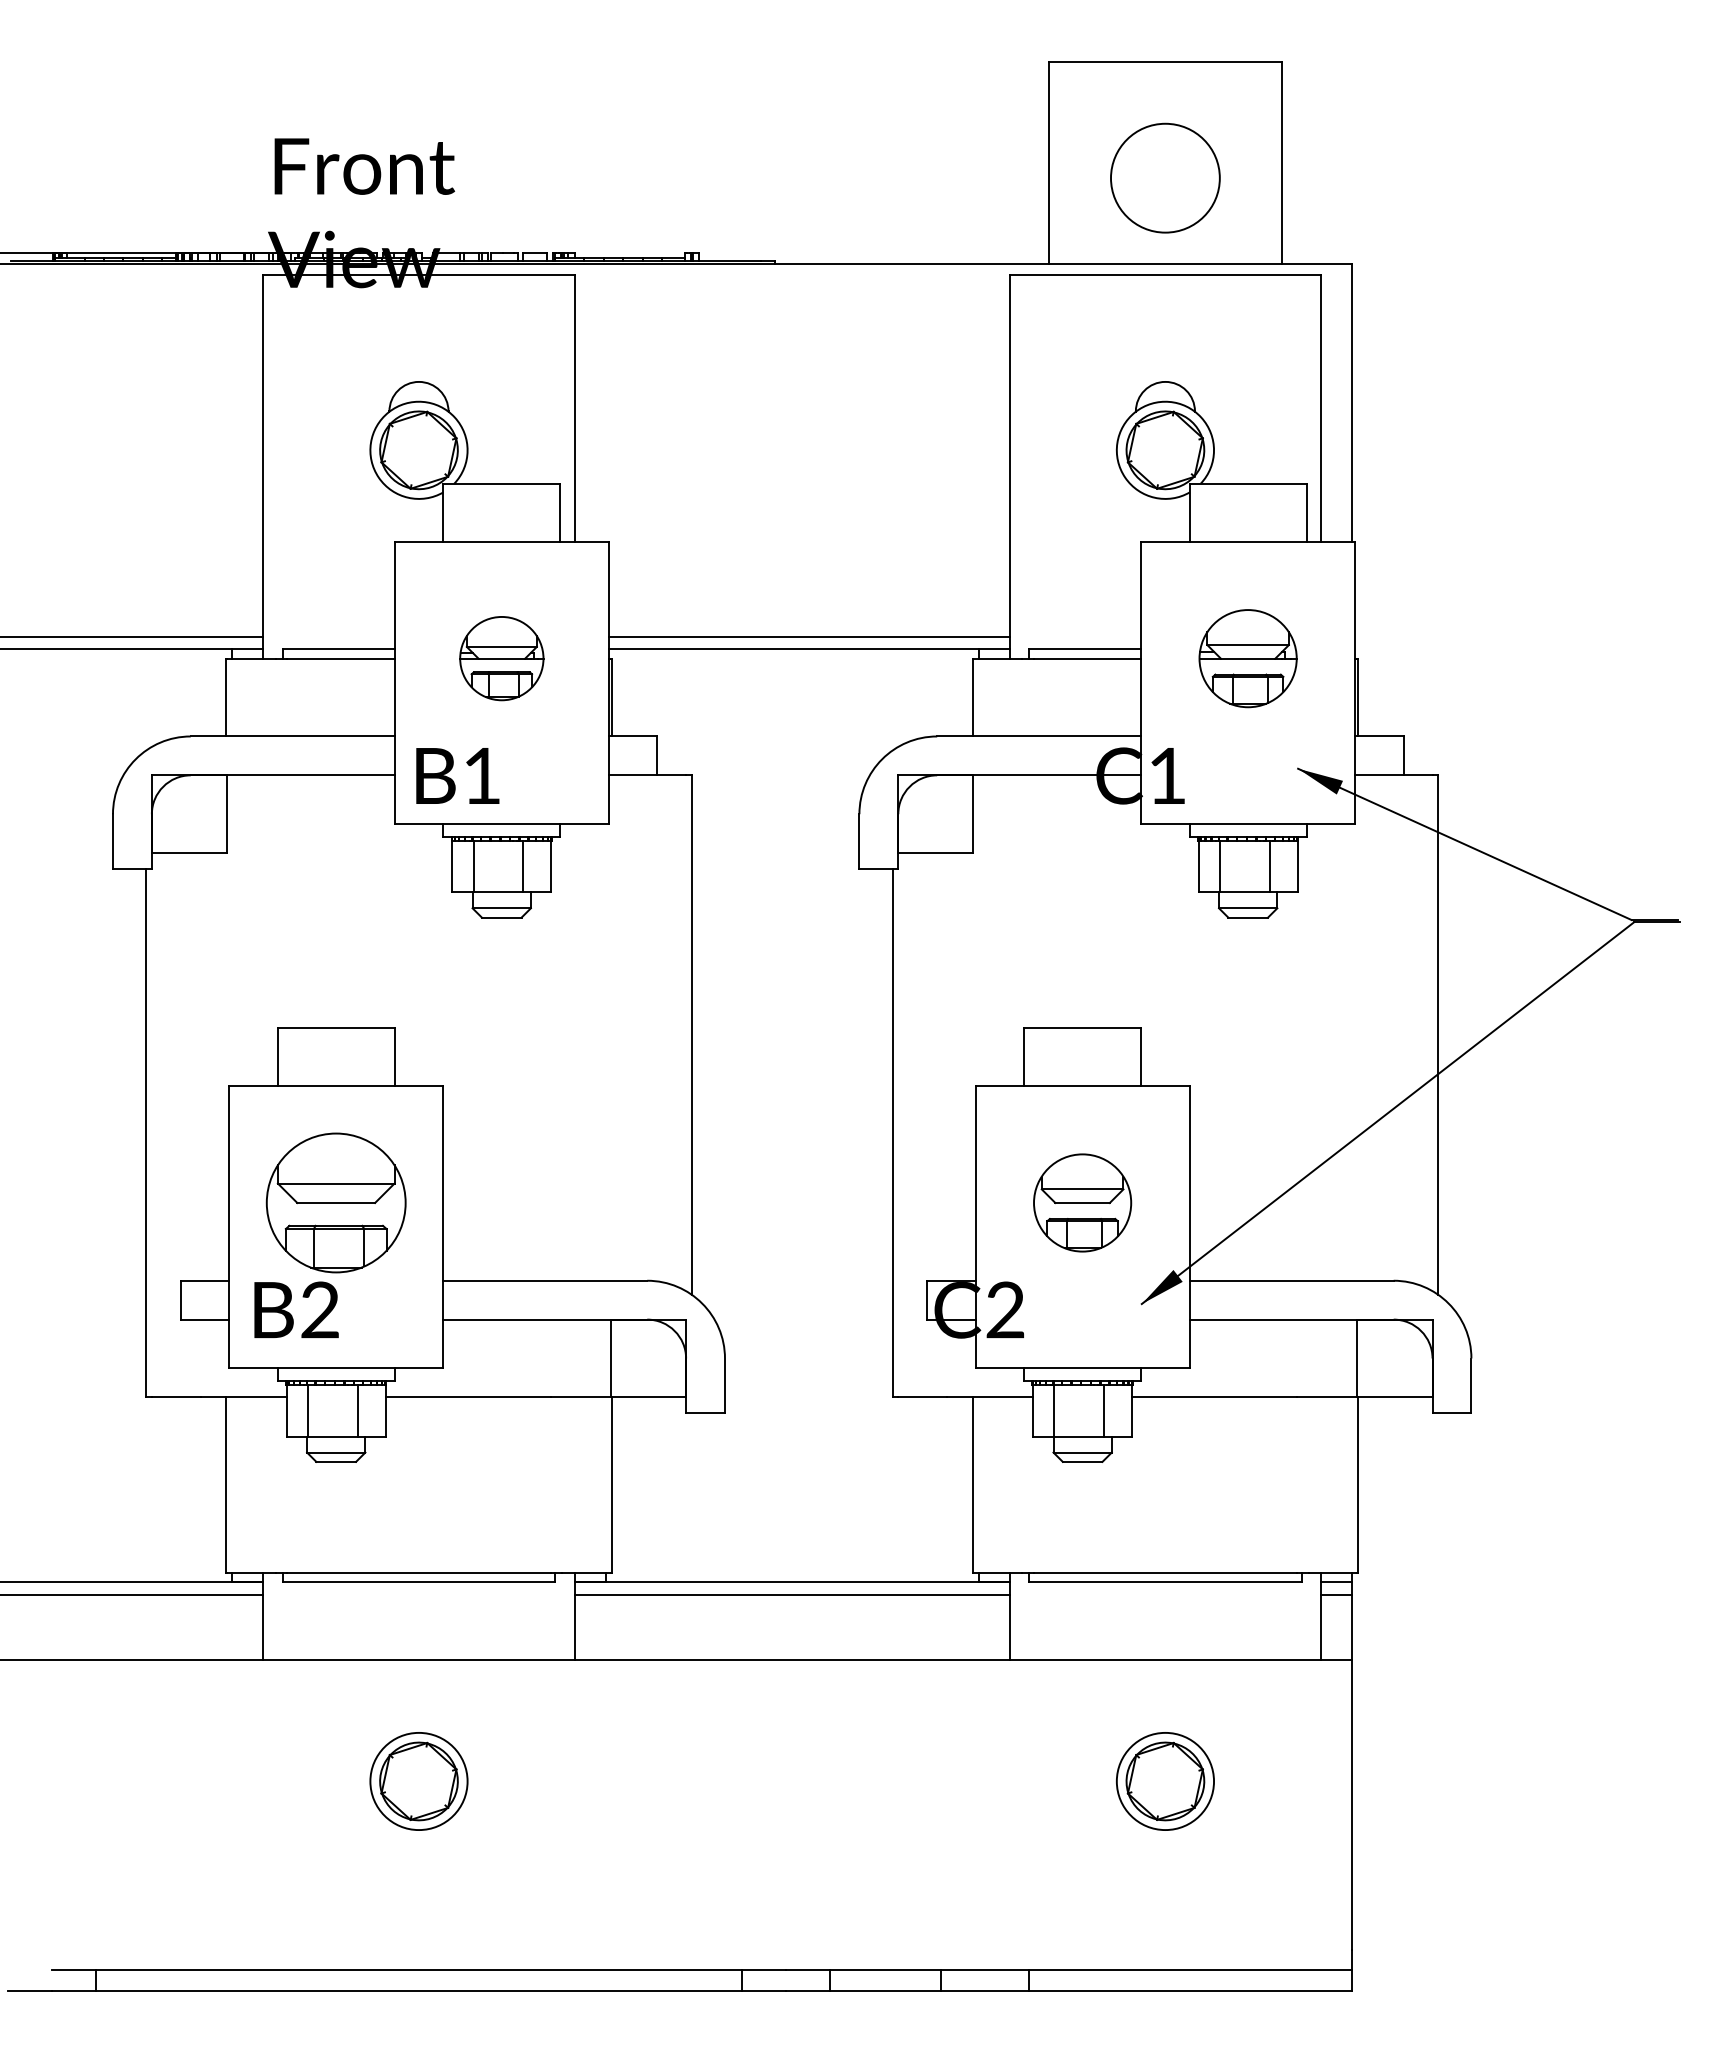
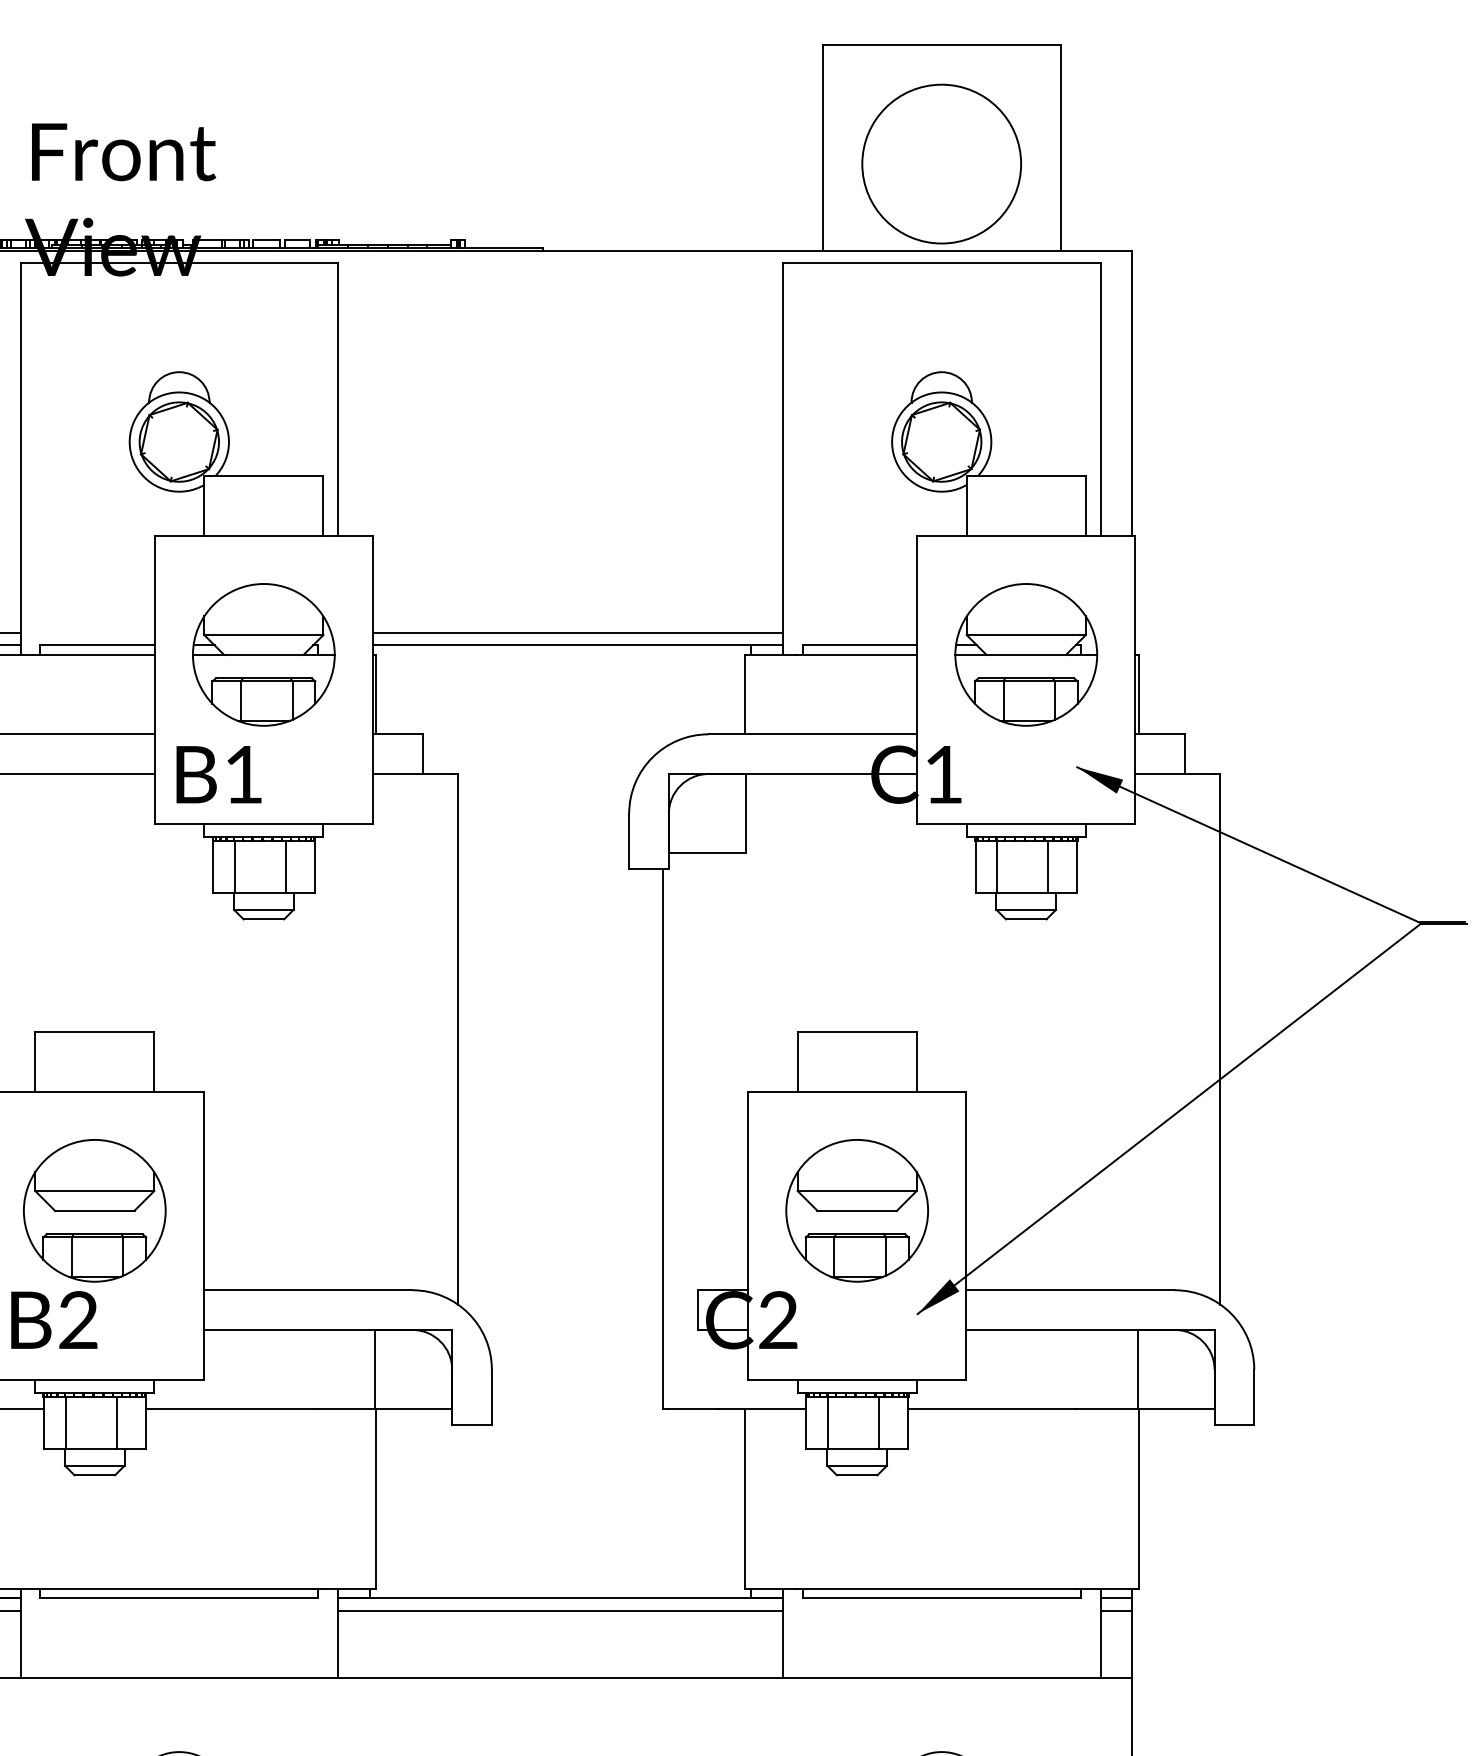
circle: (1165, 177) -> (941, 163), size x1.43
part: (501, 658) -> (263, 654), size x1.67
part: (1247, 658) -> (1025, 654), size x1.43
part: (1082, 1202) -> (857, 1210), size x1.43

